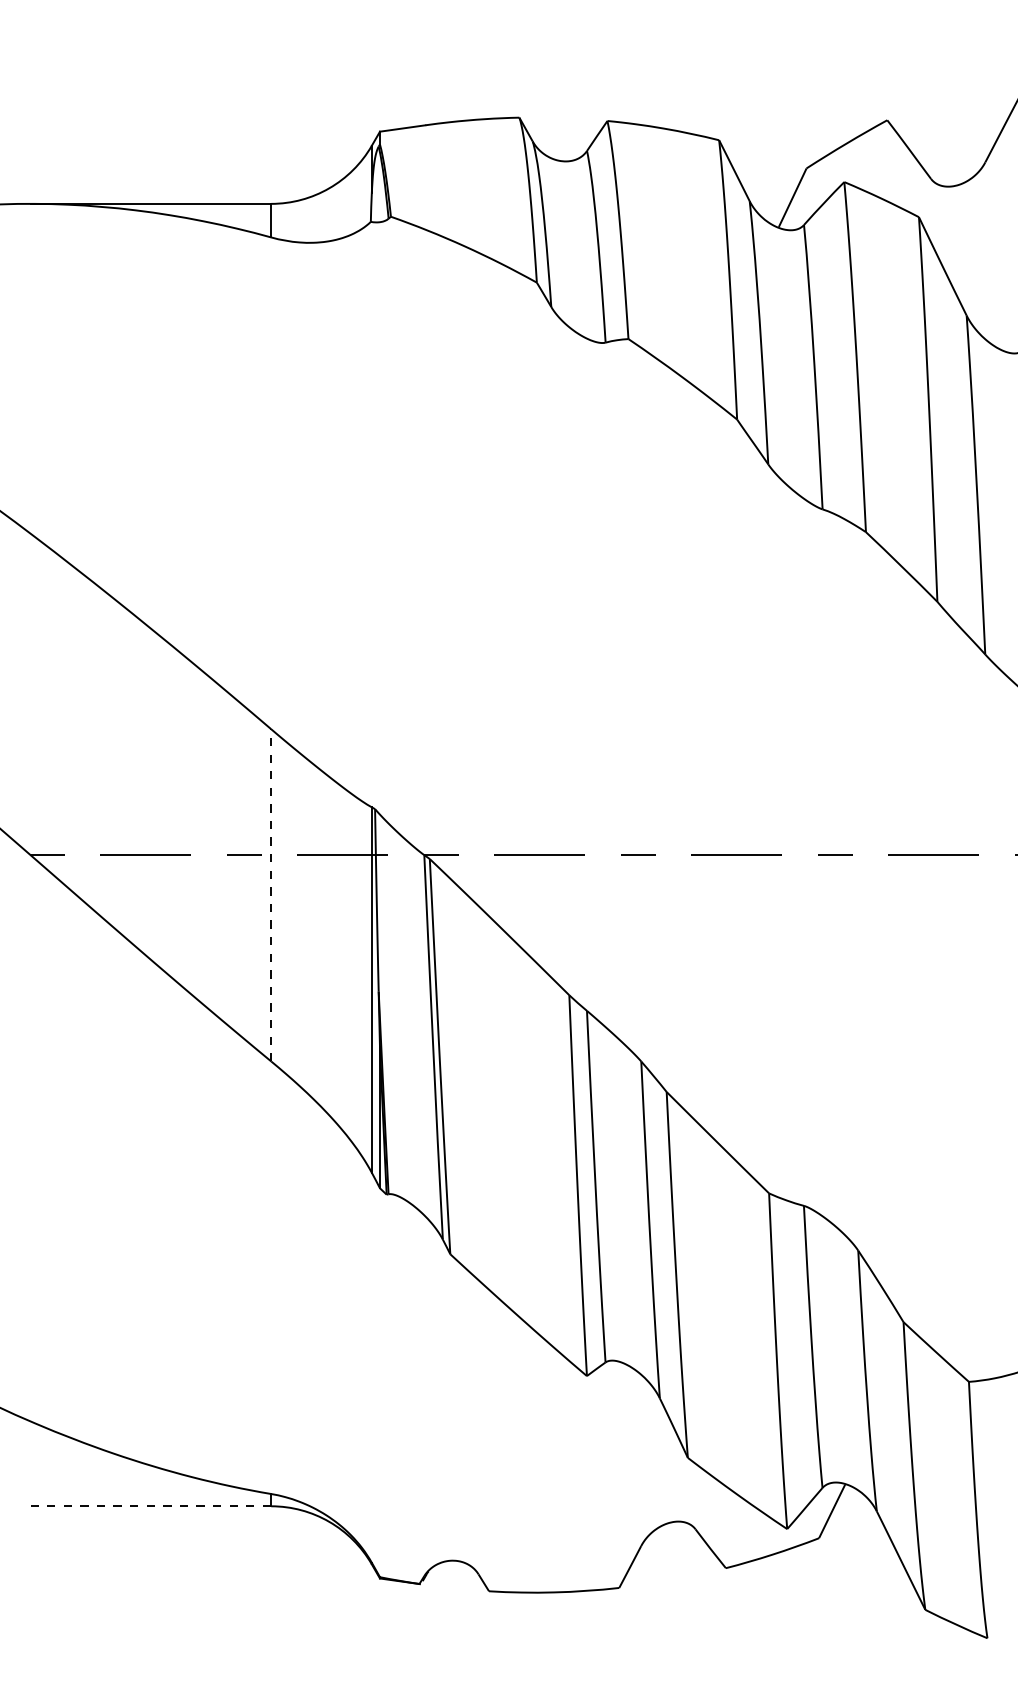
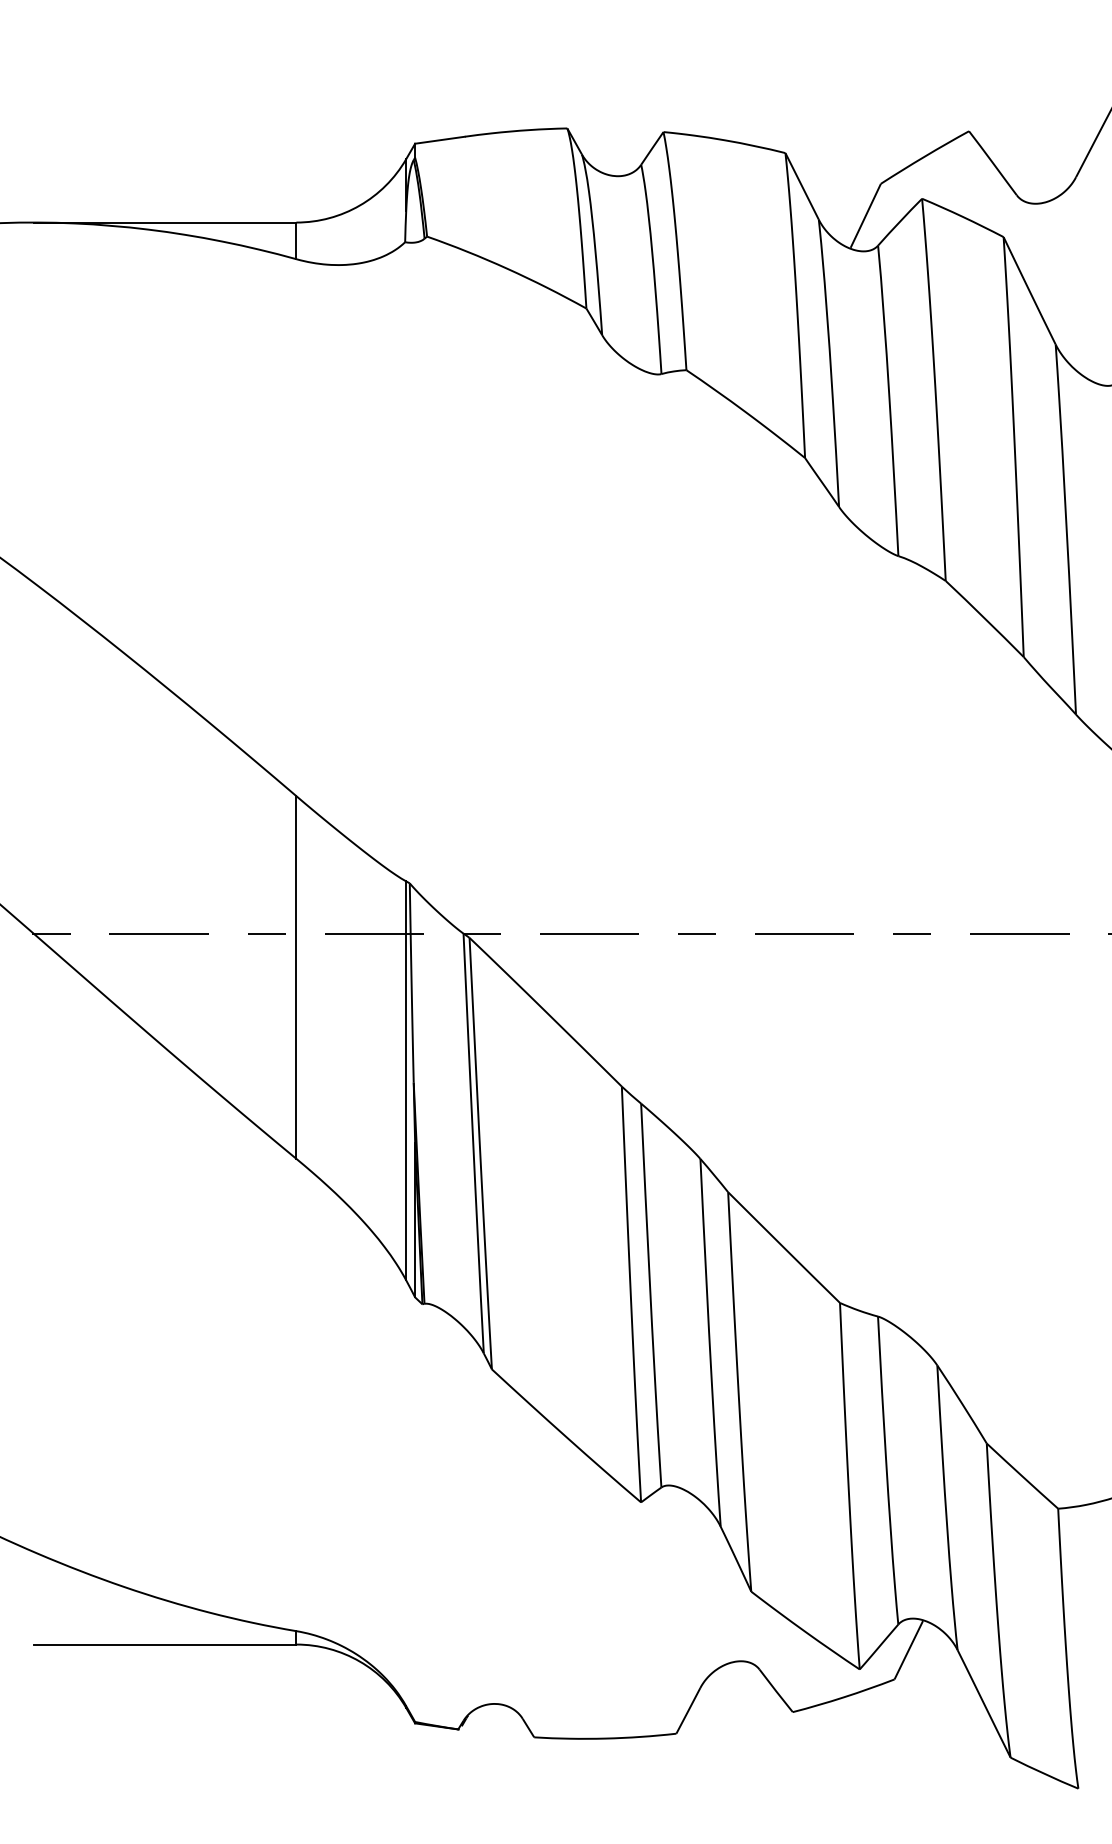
line: (271, 895) -> (296, 977), dashed -> solid
line: (151, 1506) -> (165, 1644), dashed -> solid

